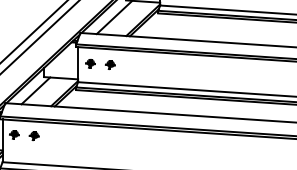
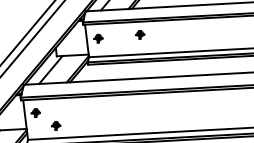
part: (109, 64) -> (139, 34), moved
part: (33, 136) -> (55, 126), moved

